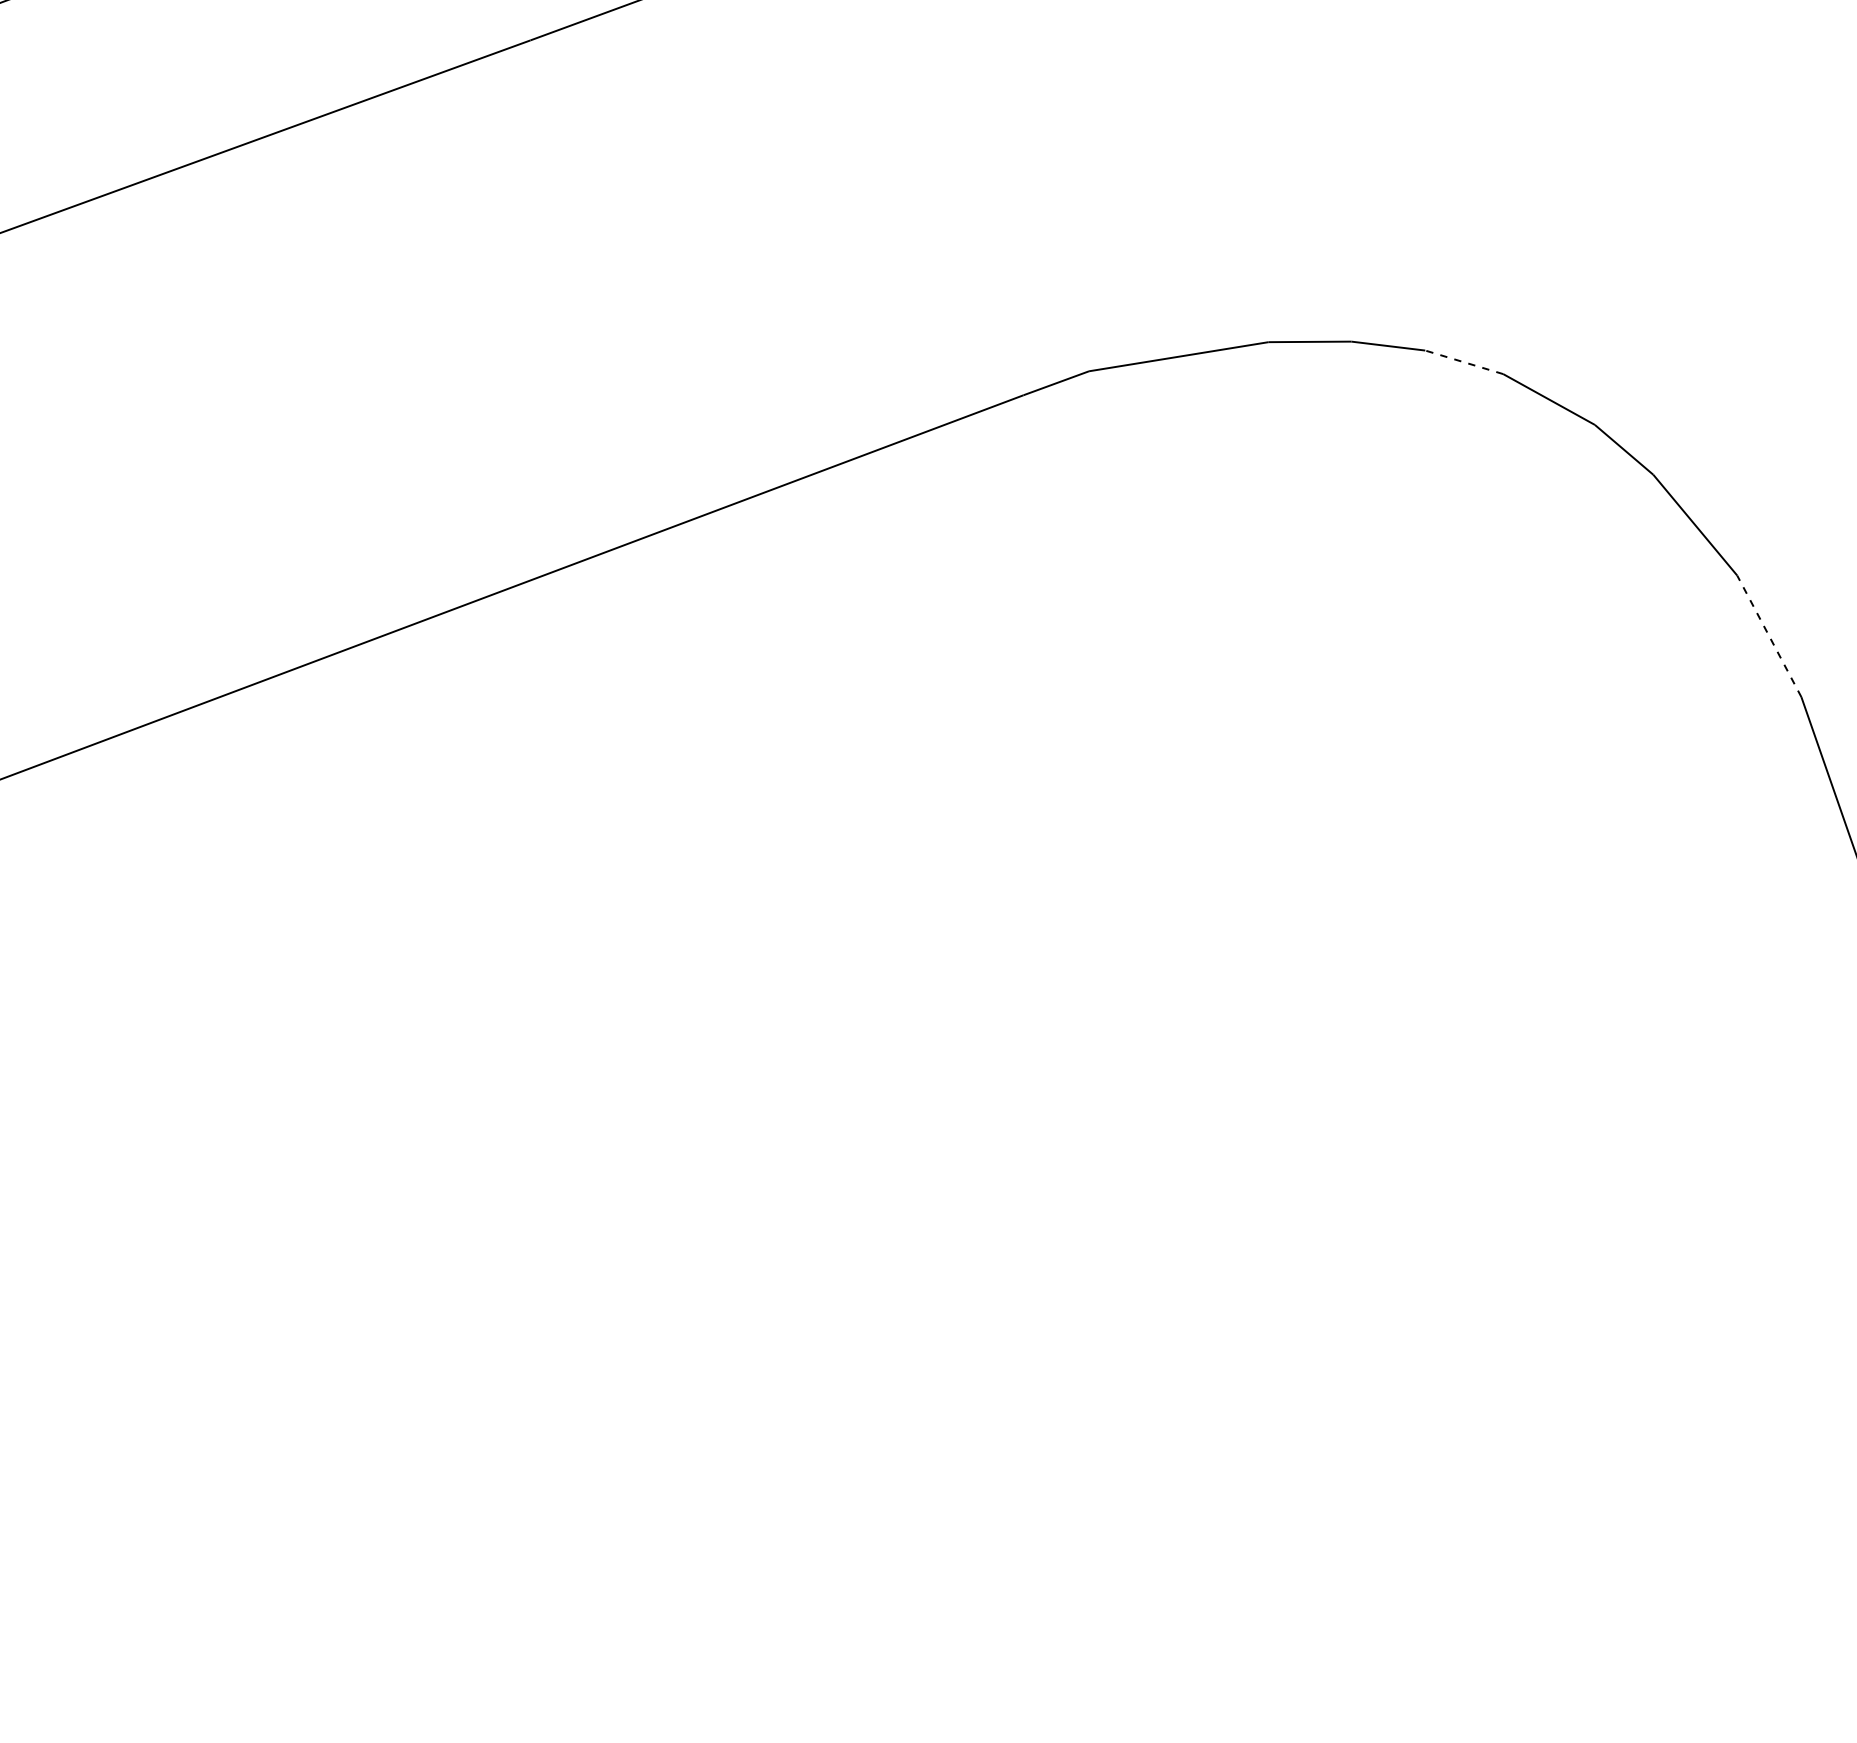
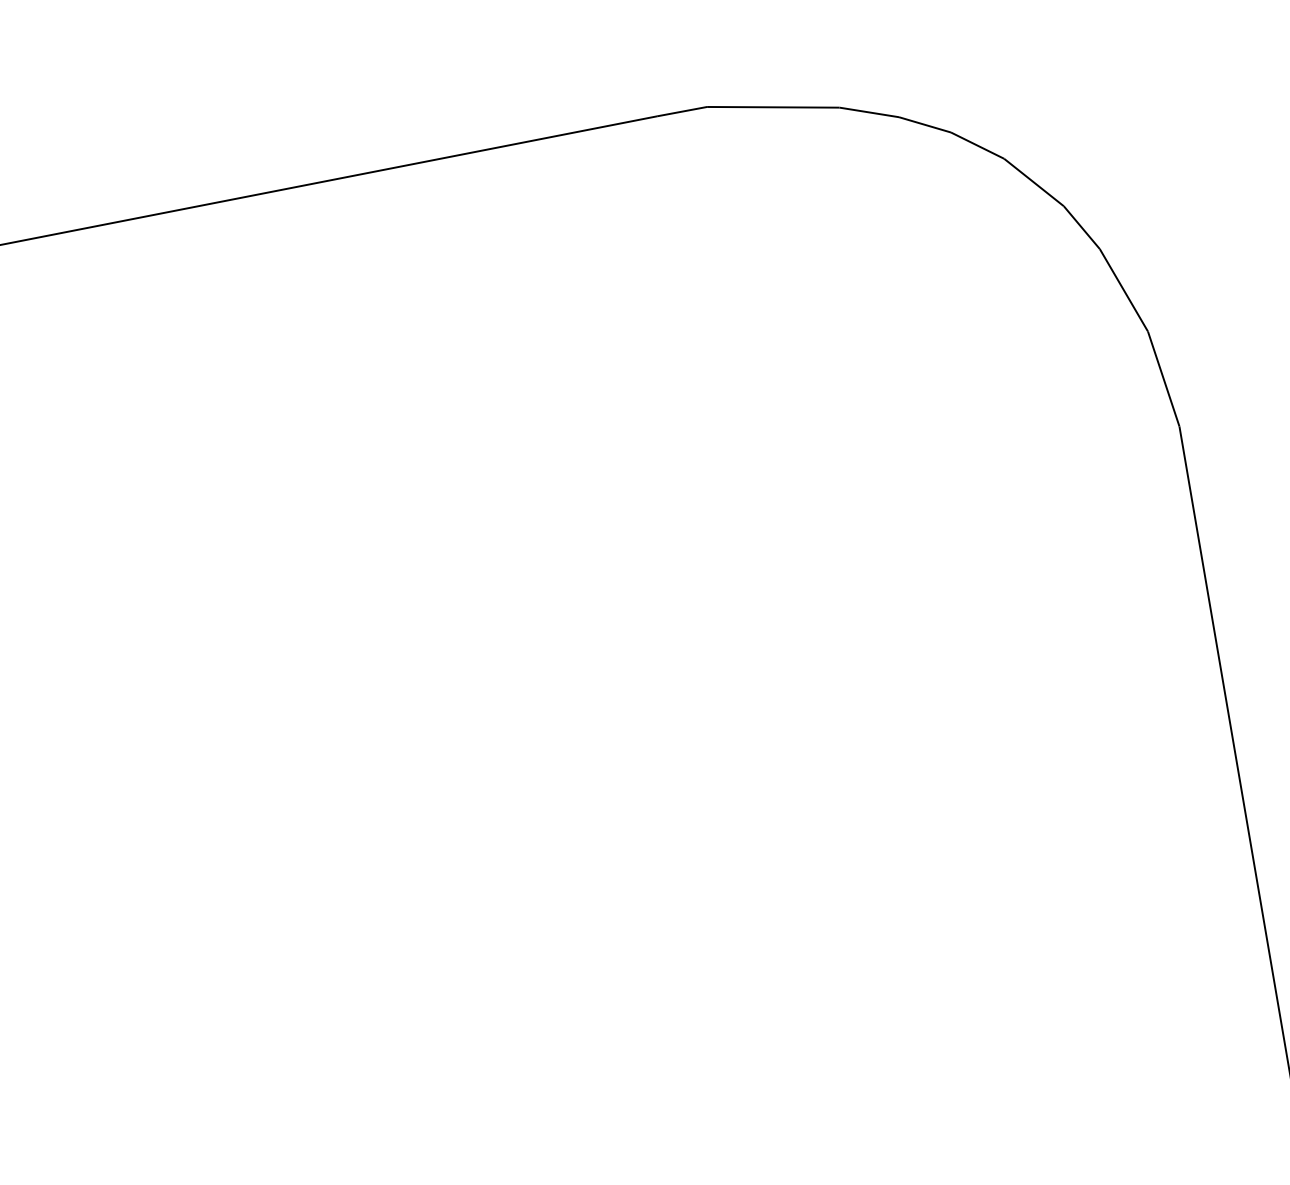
line: (1464, 362) -> (977, 145), dashed -> solid
line: (1769, 636) -> (1163, 379), dashed -> solid

